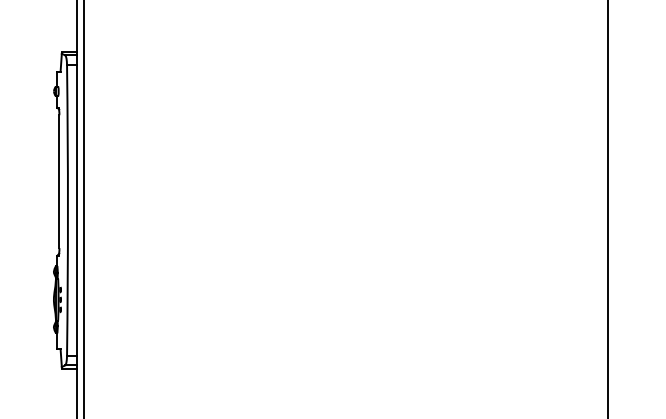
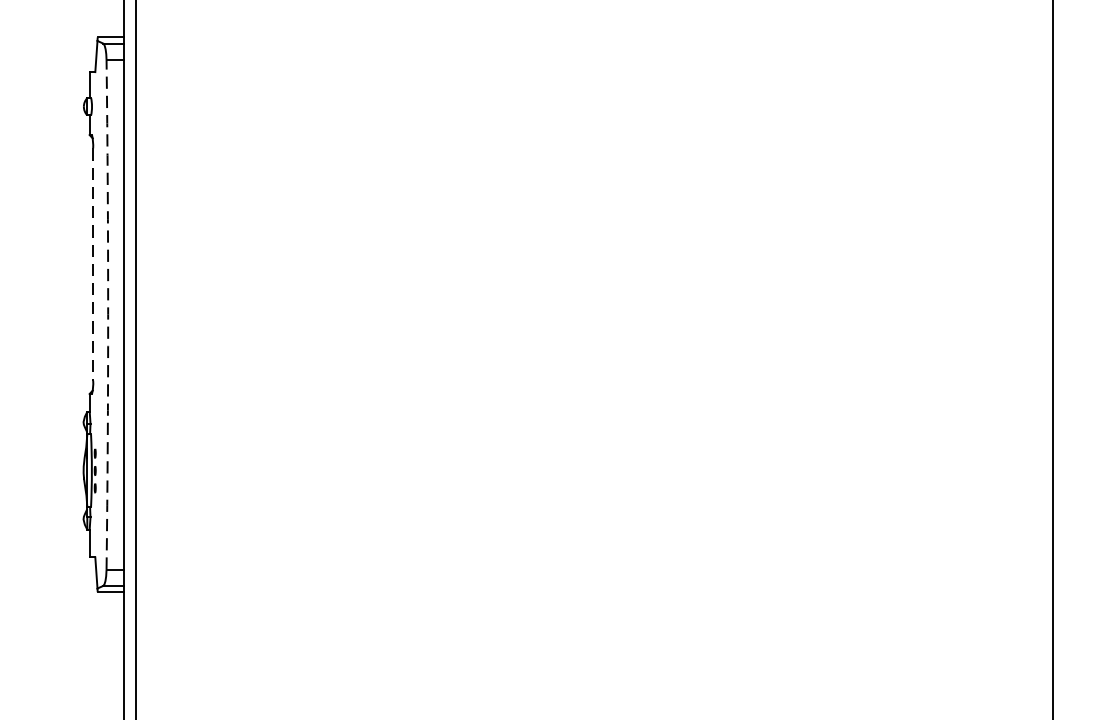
line: (59, 182) -> (93, 265), solid -> dashed
arc: (67, 210) -> (107, 314), solid -> dashed

